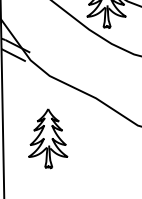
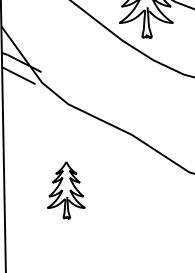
part: (48, 138) -> (66, 190), size x0.7

